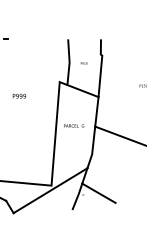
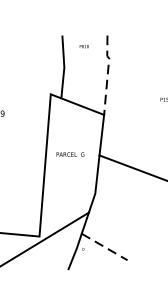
text: (83, 63) -> (83, 46), moved
line: (101, 66) -> (108, 72), solid -> dashed
line: (99, 193) -> (105, 247), solid -> dashed

